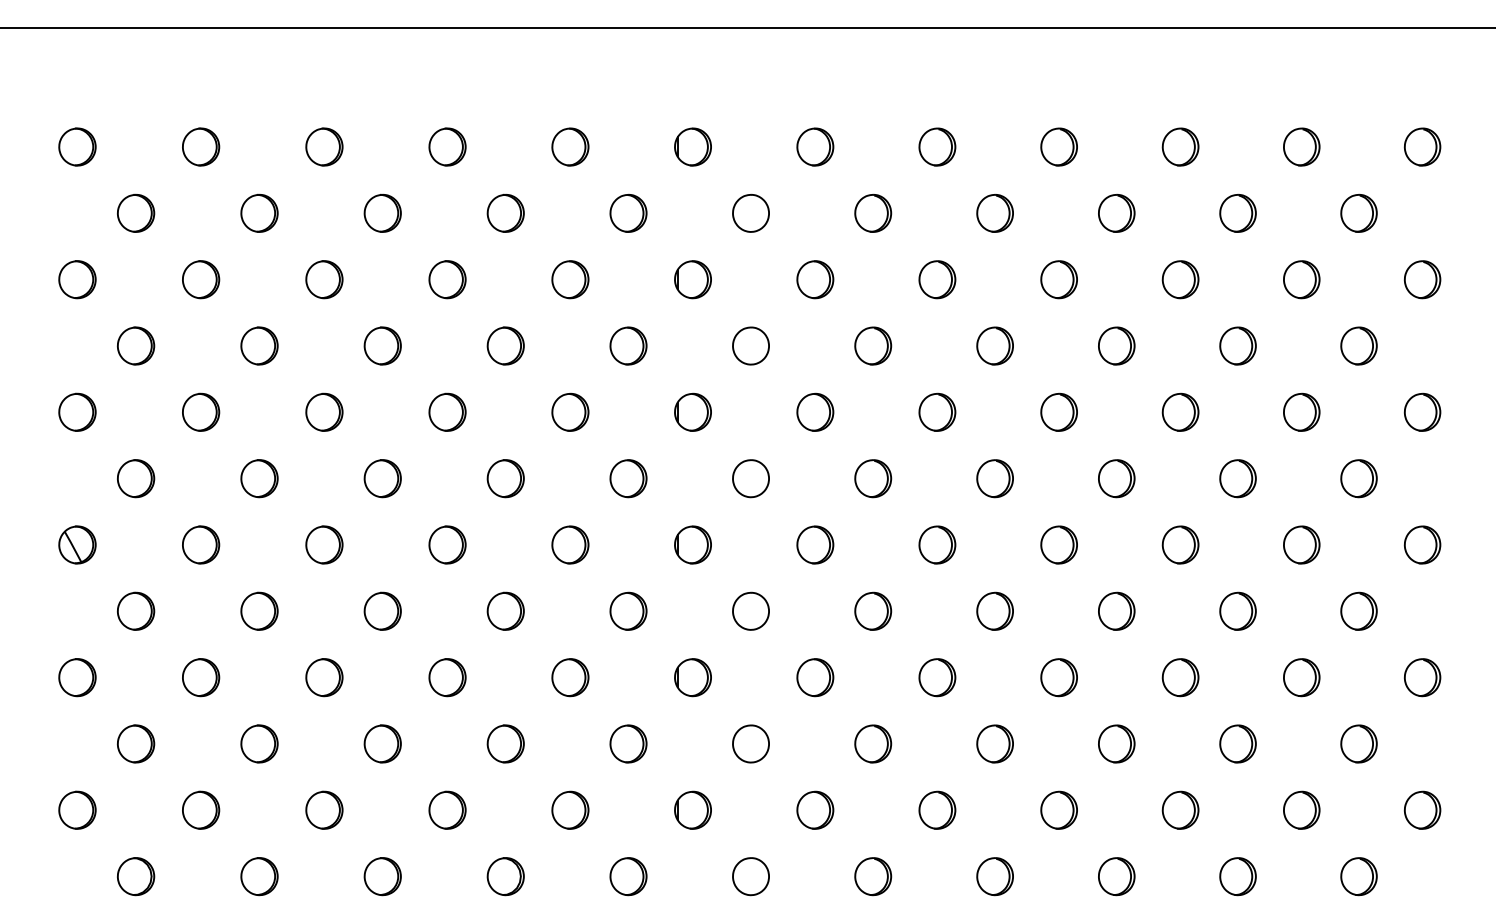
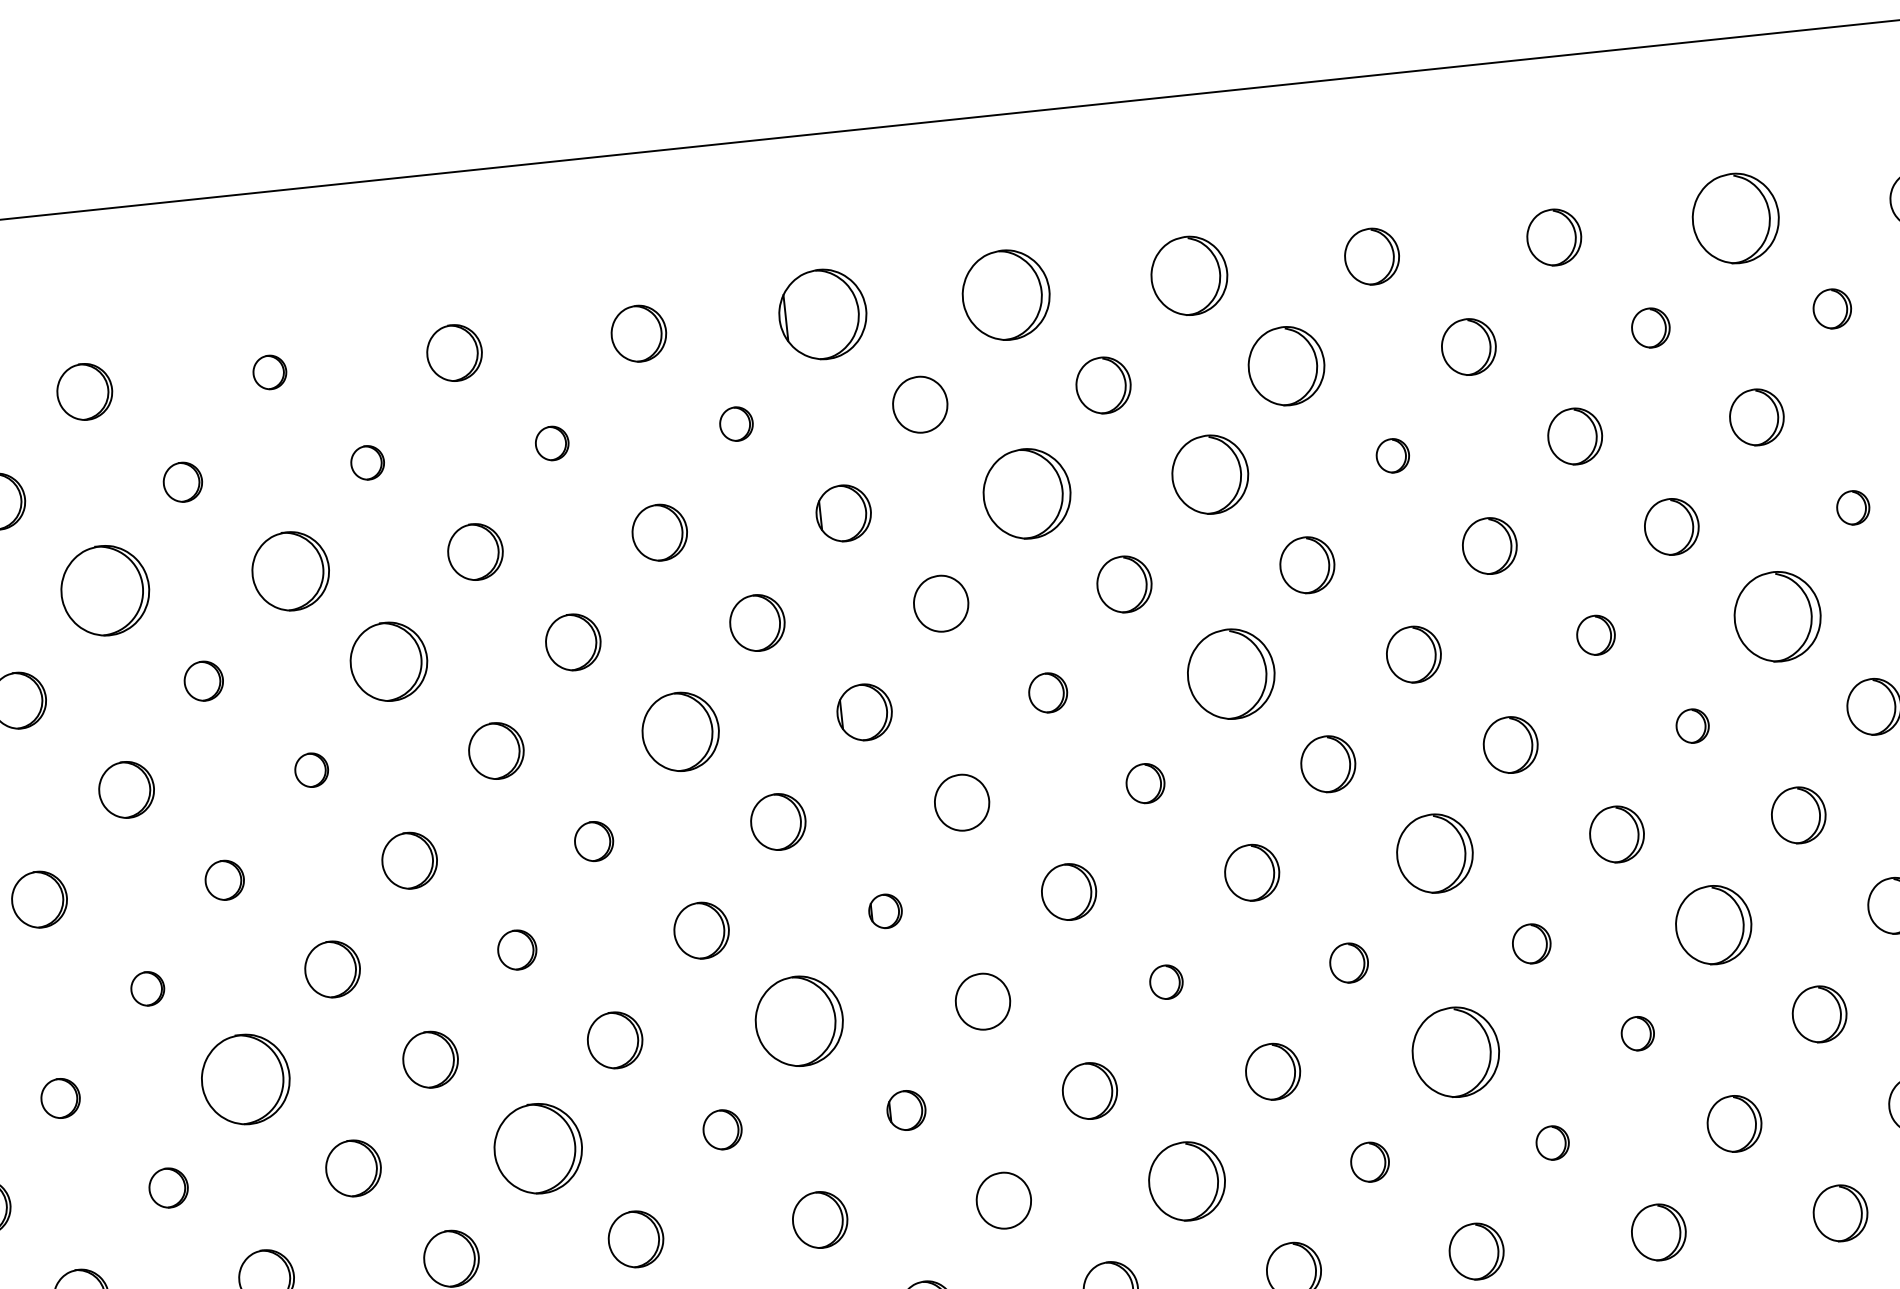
part: (324, 146) -> (269, 371), size x0.6
part: (692, 146) -> (821, 313), size x1.6
part: (815, 146) -> (1006, 294), size x1.6
part: (937, 146) -> (1189, 274), size x1.4
part: (1301, 146) -> (1735, 217), size x1.6
part: (259, 213) -> (182, 482), size x0.7
part: (382, 213) -> (367, 463), size x0.6
part: (505, 213) -> (551, 443), size x0.6
part: (628, 213) -> (736, 424), size x0.6
part: (994, 213) -> (1285, 366), size x1.4
part: (1237, 213) -> (1650, 328), size x0.7
part: (1358, 213) -> (1831, 309), size x0.7
part: (201, 279) -> (106, 590), size x1.6
part: (324, 279) -> (290, 571), size x1.4
part: (815, 279) -> (1027, 493), size x1.6
part: (937, 279) -> (1210, 474), size x1.4
part: (1058, 279) -> (1391, 455), size x0.6
part: (259, 345) -> (203, 680), size x0.7
part: (382, 345) -> (388, 661), size x1.4
part: (1358, 345) -> (1852, 507), size x0.6
part: (324, 411) -> (311, 769), size x0.6
part: (570, 411) -> (680, 730), size x1.4
part: (815, 411) -> (1048, 691), size x0.7
part: (937, 411) -> (1231, 672), size x1.6
part: (1180, 411) -> (1595, 634), size x0.7
part: (1301, 411) -> (1777, 615), size x1.6
part: (259, 478) -> (224, 879), size x0.7
part: (505, 478) -> (593, 841), size x0.7
part: (873, 478) -> (1145, 783), size x0.7
part: (1237, 478) -> (1691, 725), size x0.6
part: (201, 544) -> (148, 988), size x0.6
part: (447, 544) -> (517, 949), size x0.7
part: (692, 544) -> (884, 910), size x0.6
part: (1058, 544) -> (1433, 852), size x1.4
part: (136, 610) -> (61, 1097), size x0.7
part: (259, 610) -> (245, 1077), size x1.6
part: (628, 610) -> (799, 1019), size x1.6
part: (873, 610) -> (1166, 981), size x0.6
part: (994, 610) -> (1348, 962), size x0.7
part: (1116, 610) -> (1531, 942), size x0.7
part: (1237, 610) -> (1712, 923), size x1.4
part: (201, 677) -> (169, 1187), size x0.7
part: (447, 677) -> (538, 1148), size x1.6
part: (570, 677) -> (722, 1129), size x0.7
part: (692, 677) -> (905, 1110), size x0.7
part: (1058, 677) -> (1454, 1052), size x1.6
part: (1180, 677) -> (1637, 1033), size x0.6
part: (873, 743) -> (1187, 1180), size x1.4
part: (994, 743) -> (1369, 1161), size x0.7
part: (1116, 743) -> (1552, 1142), size x0.6

